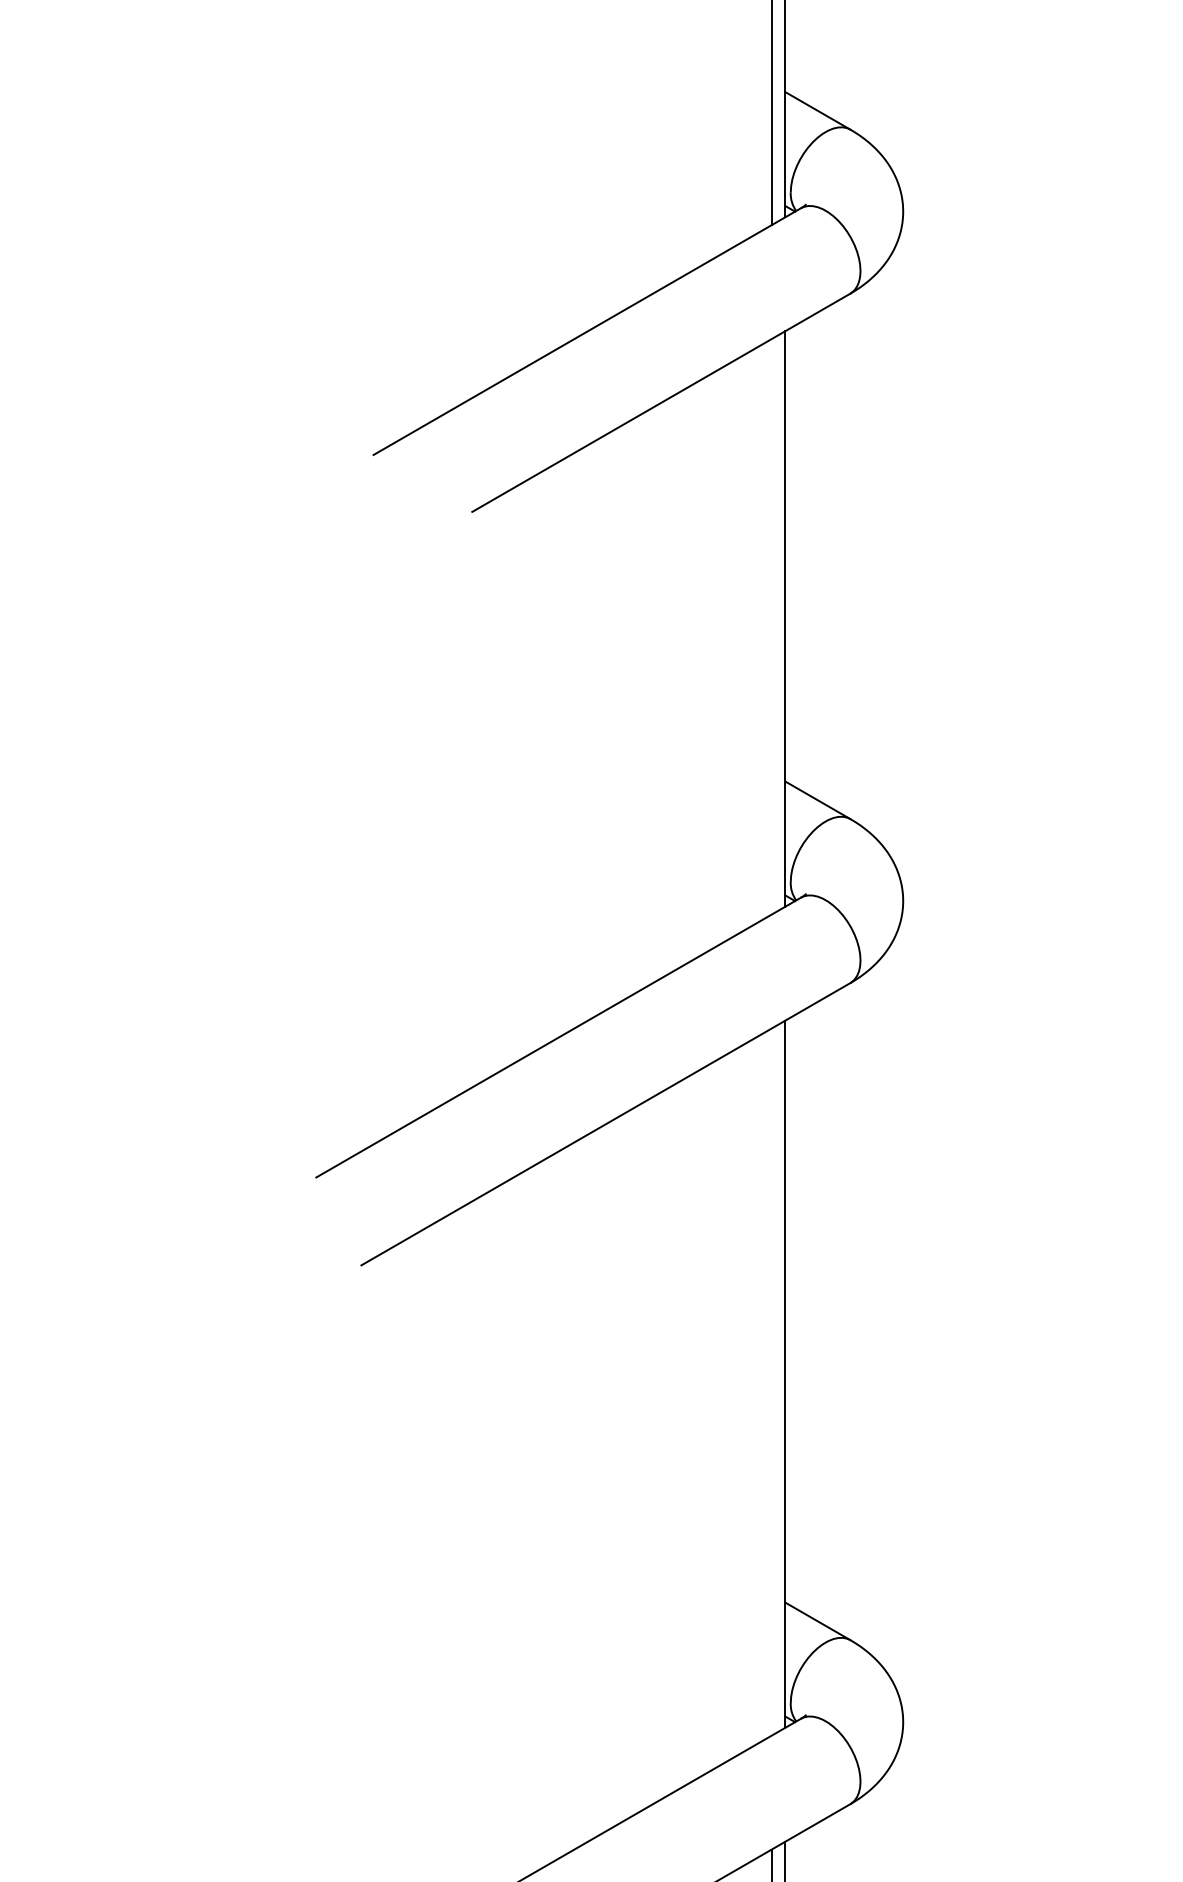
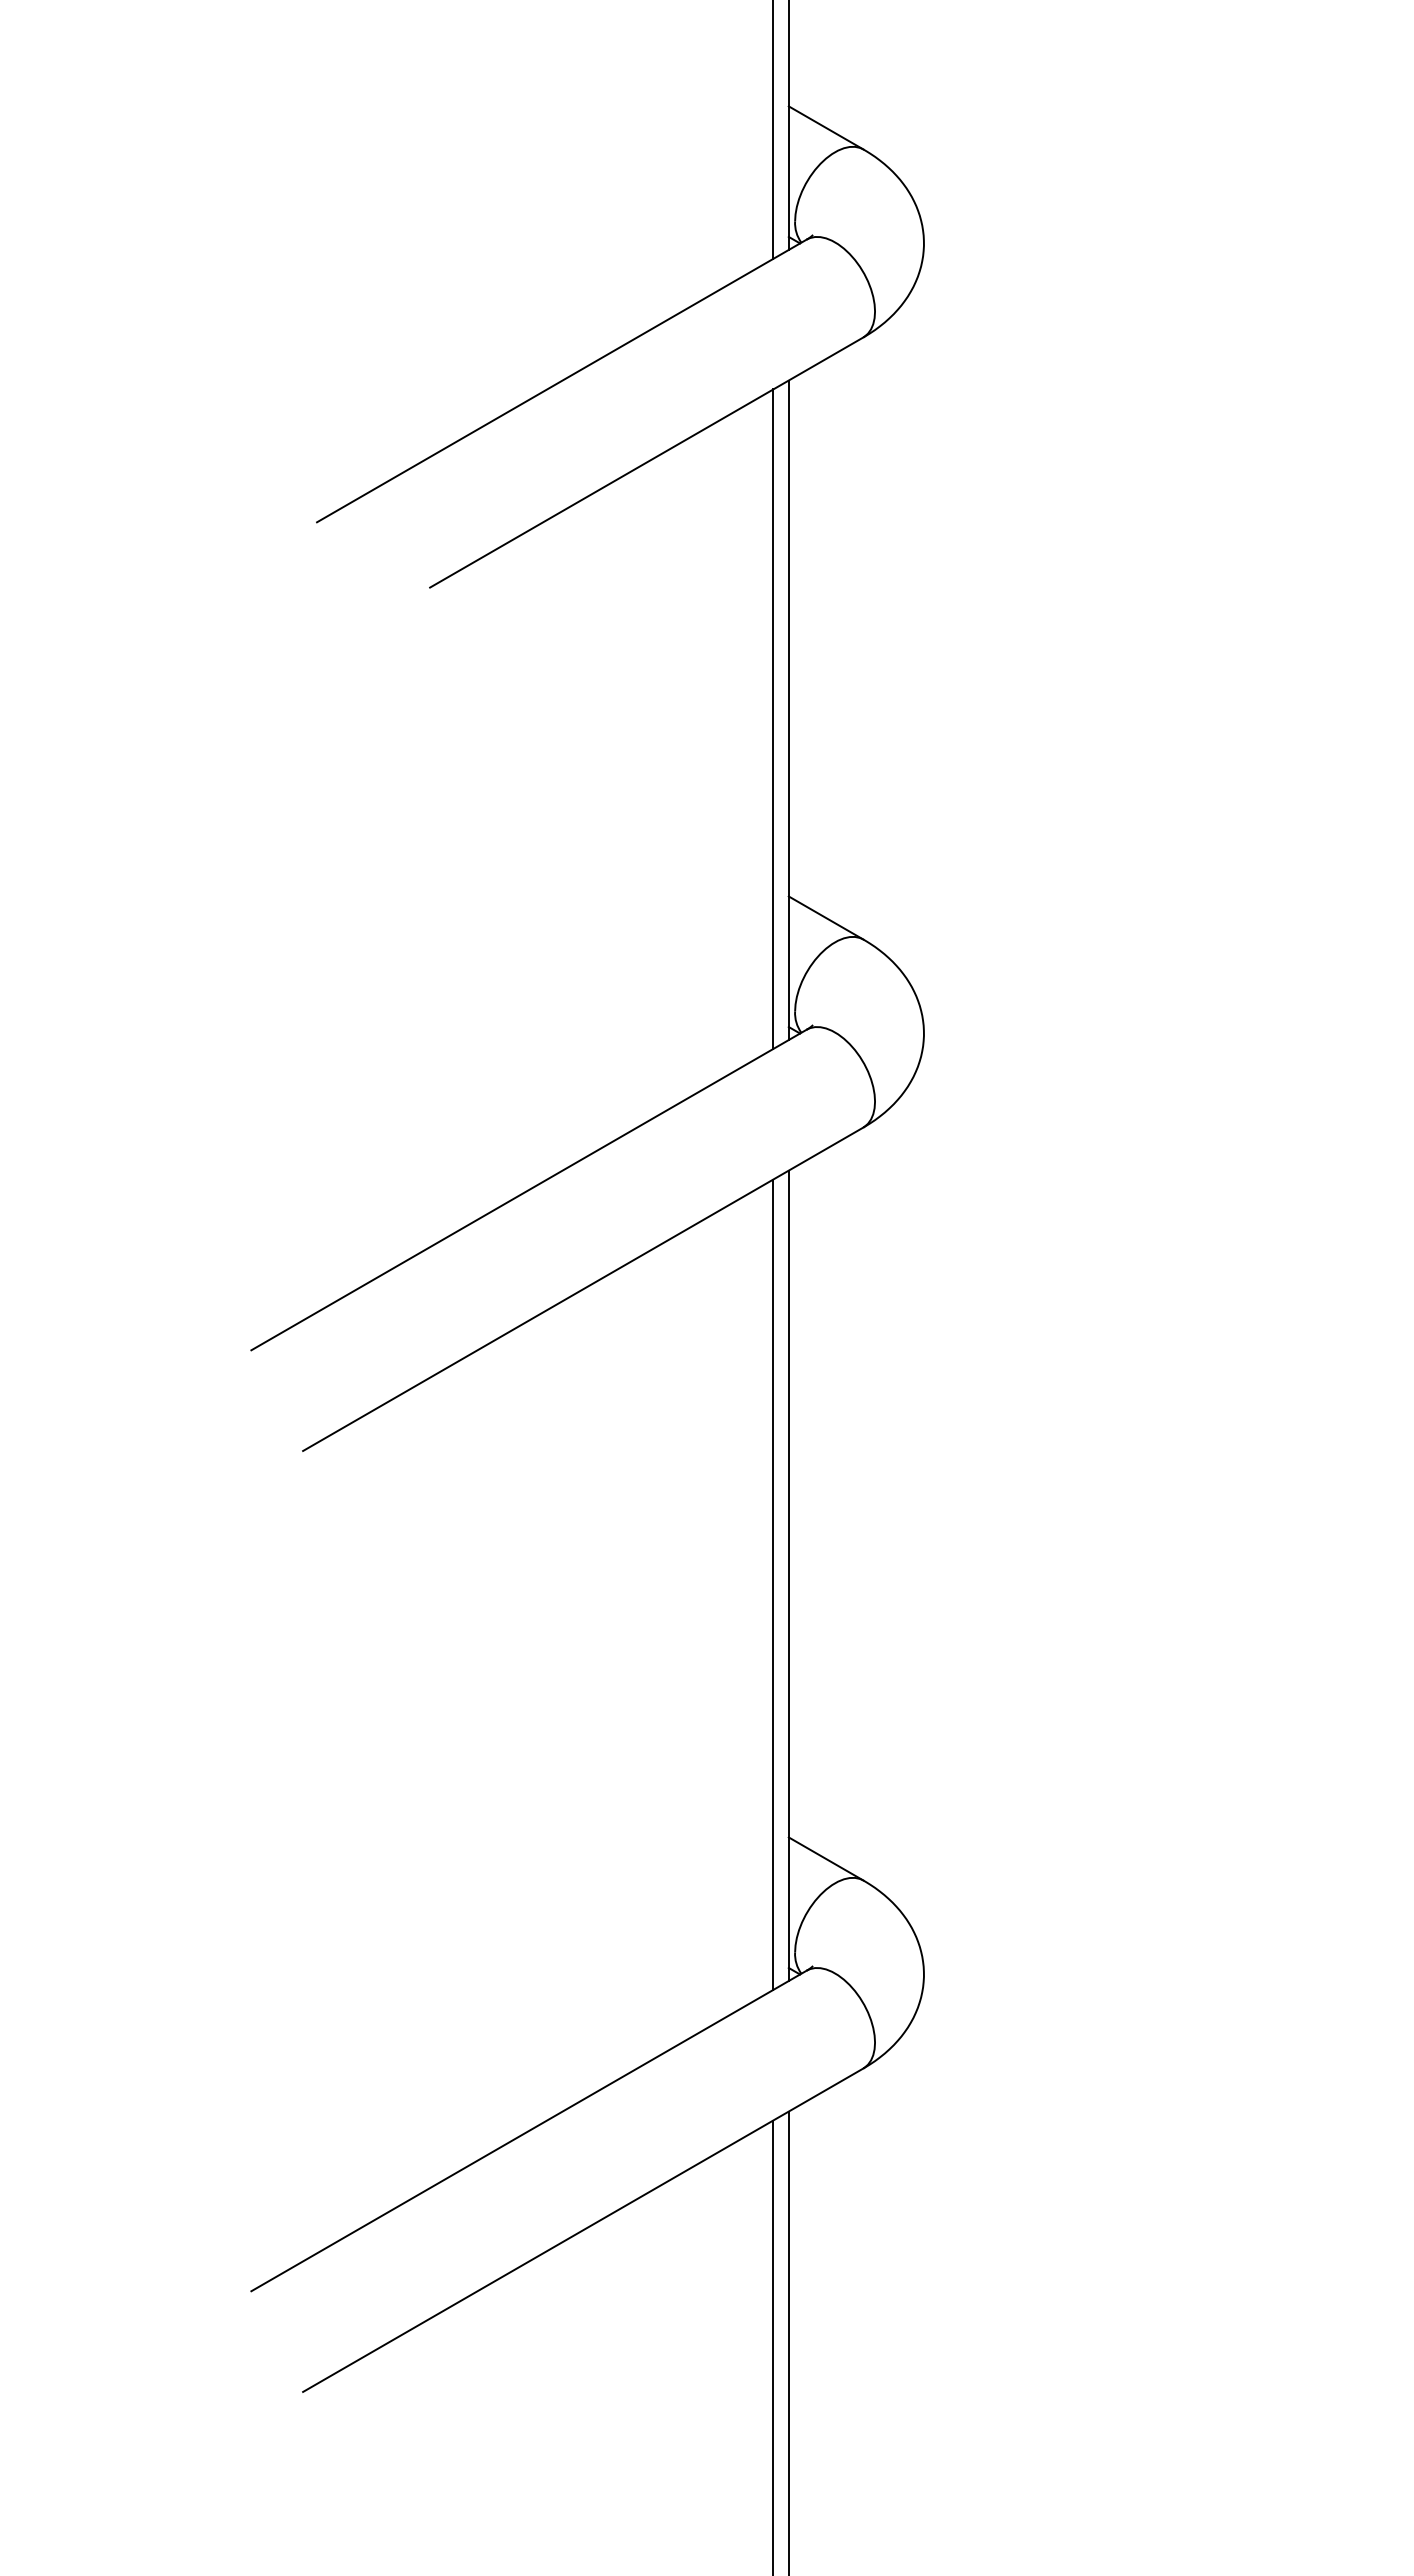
line: (771, 627) -> (773, 719), added
line: (771, 1381) -> (773, 1584), added

